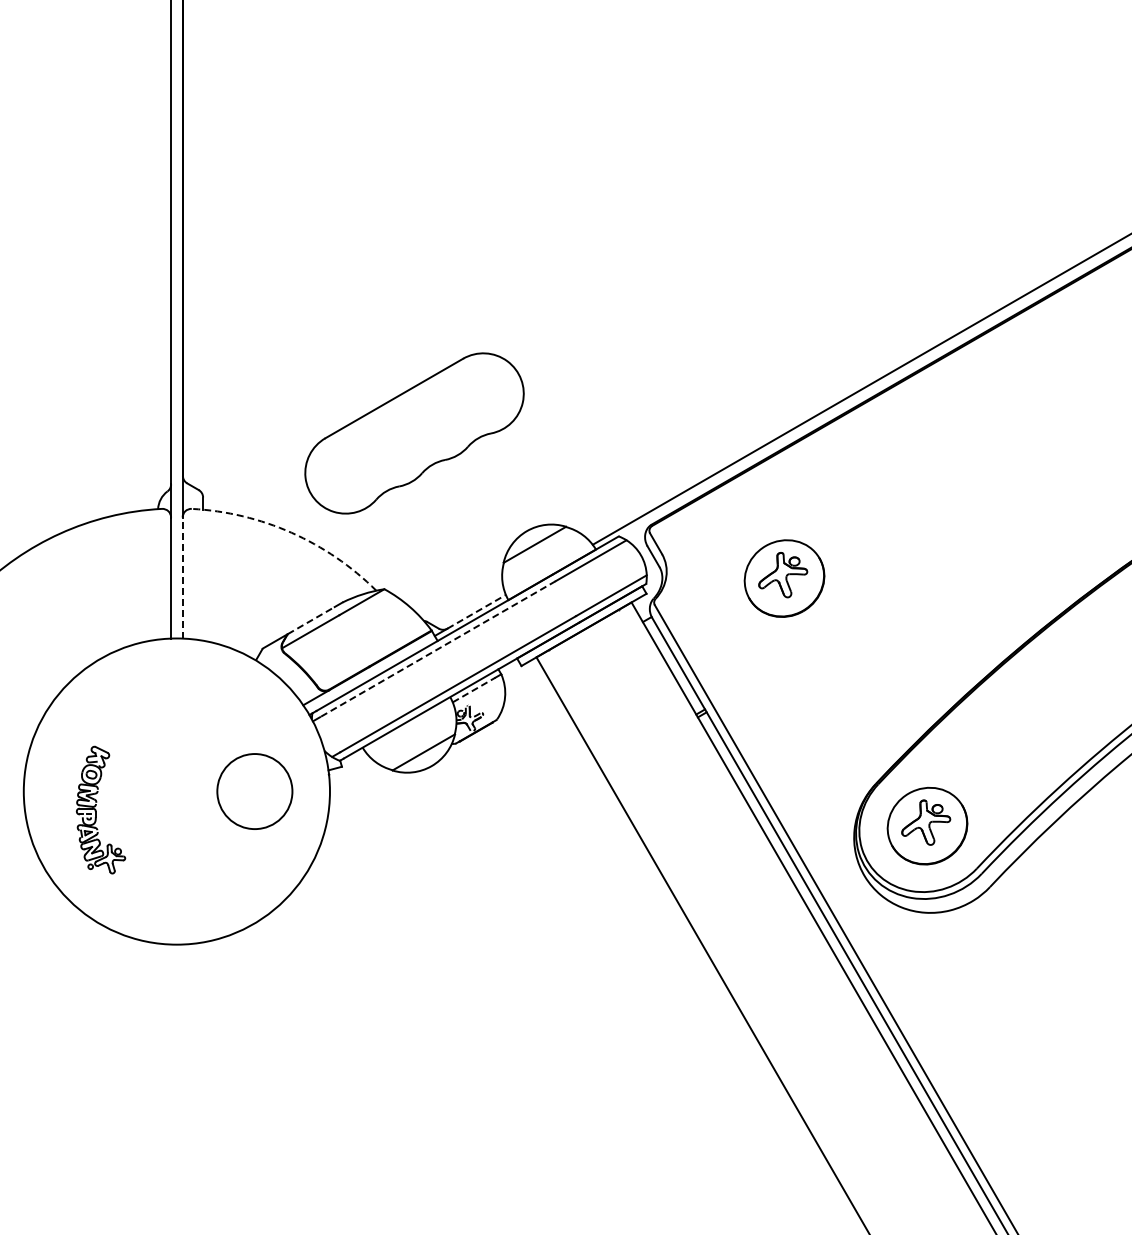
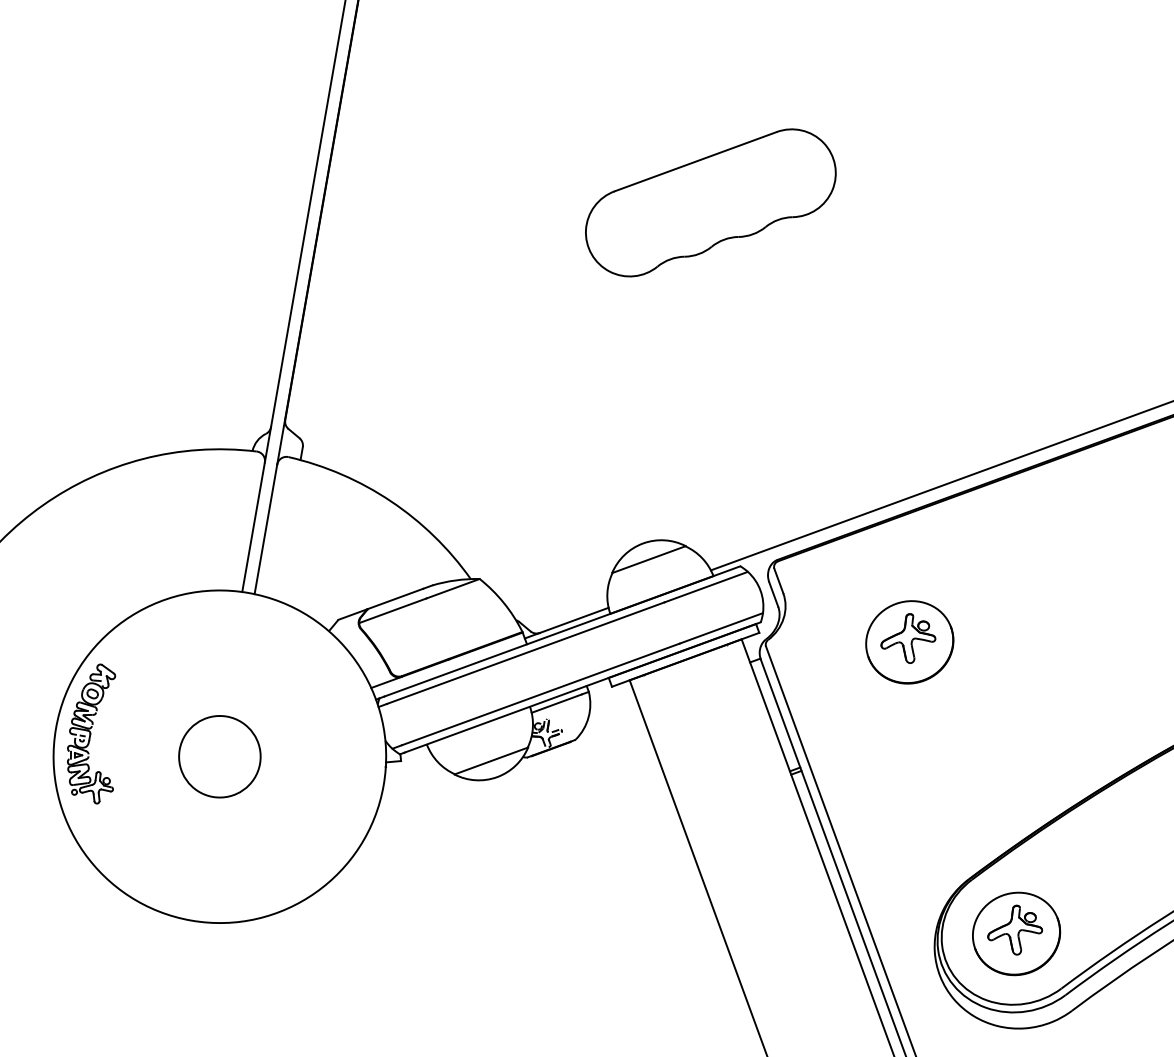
part: (414, 433) -> (710, 202), moved
arc: (291, 532) -> (390, 500), dashed -> solid
line: (182, 578) -> (265, 529), dashed -> solid
line: (476, 611) -> (574, 620), dashed -> solid
line: (311, 620) -> (395, 598), dashed -> solid
line: (437, 649) -> (525, 653), dashed -> solid
line: (474, 690) -> (557, 704), dashed -> solid
circle: (254, 791) -> (219, 756), moved
part: (100, 809) -> (95, 732), moved

